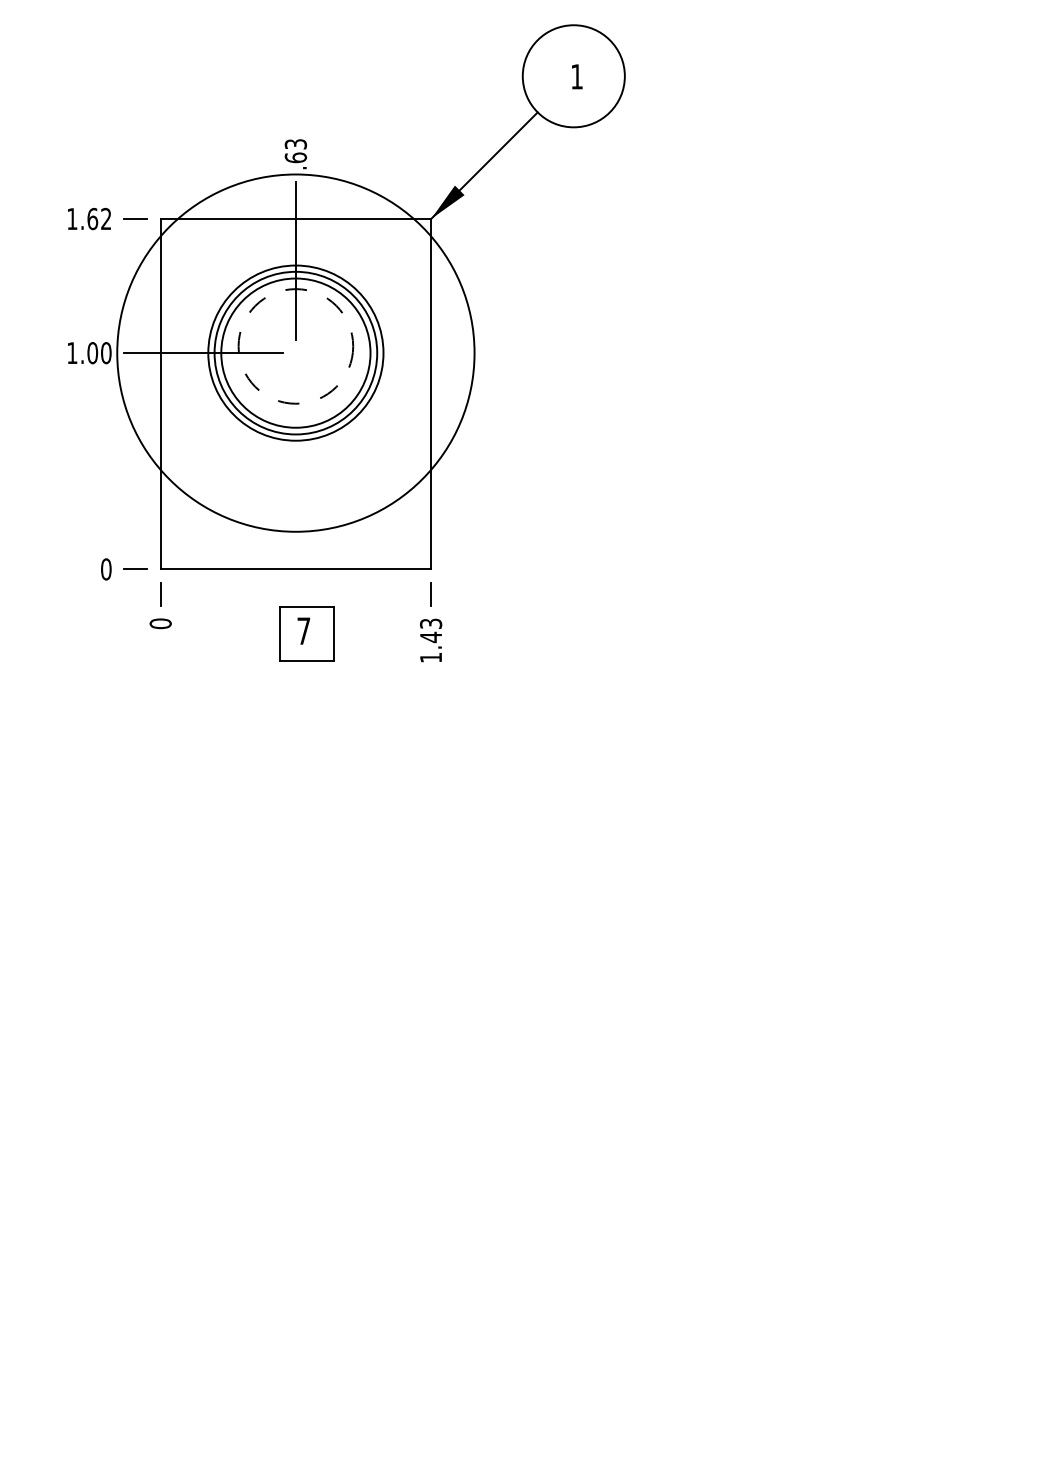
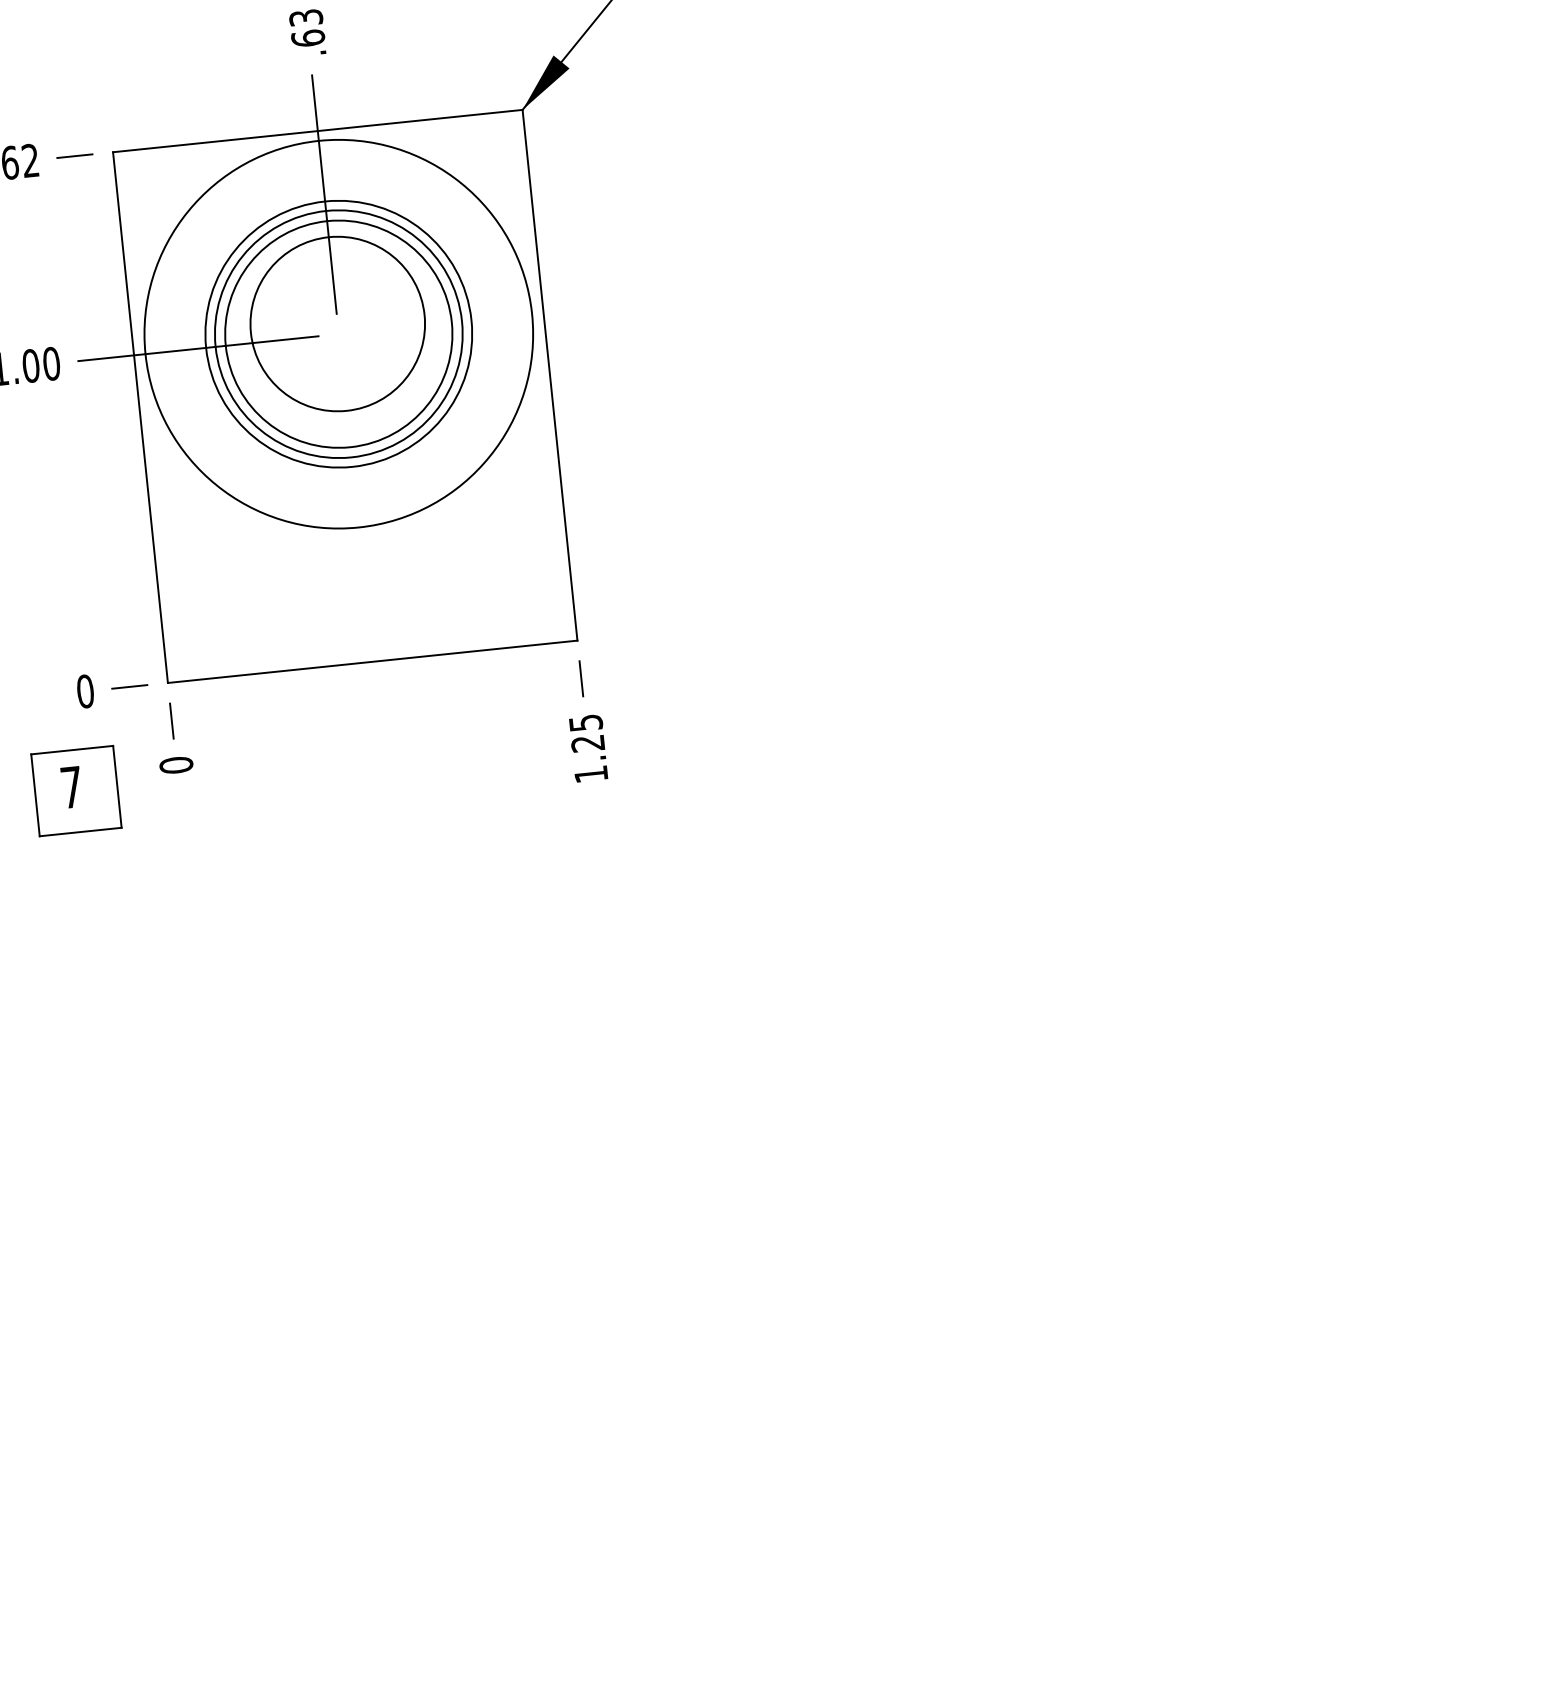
circle: (295, 346) -> (337, 324), dashed -> solid
circle: (295, 352) -> (338, 333), size x0.71
text: (430, 630) -> (586, 733), 1.43 -> 1.25
part: (306, 633) -> (76, 790), moved

